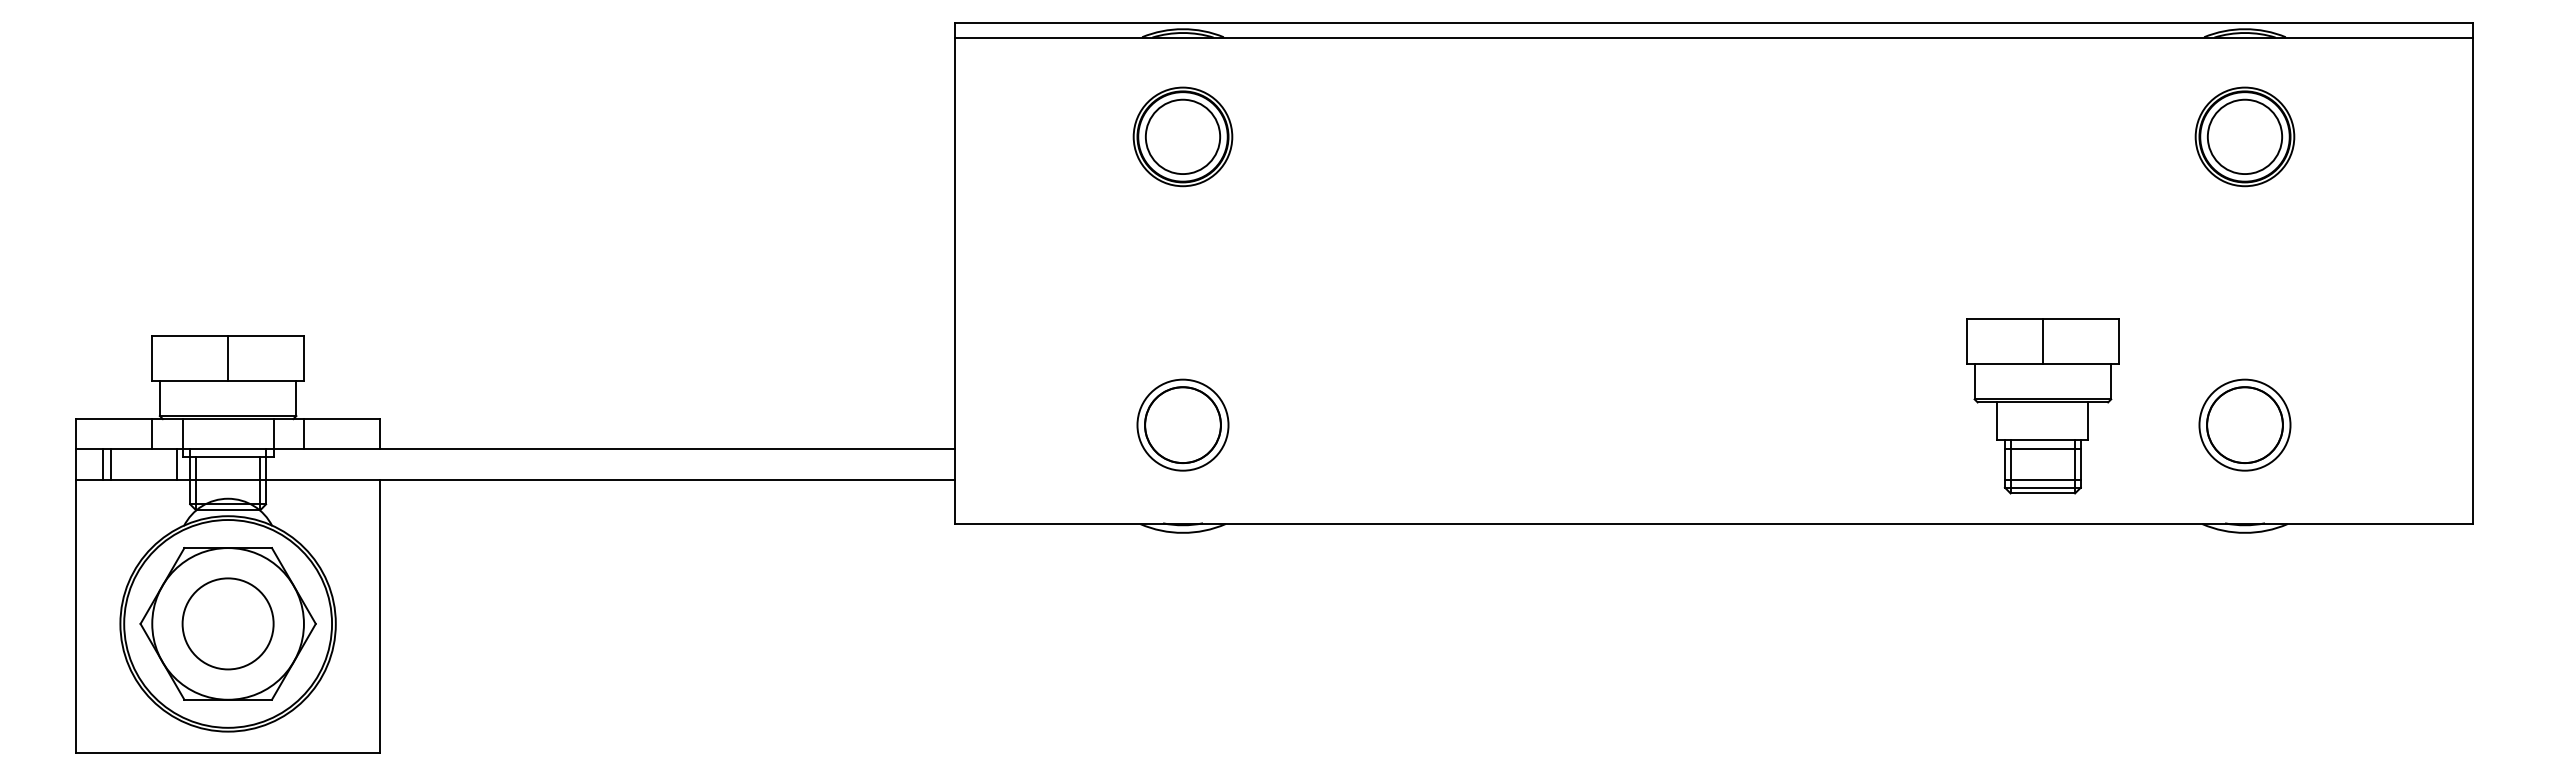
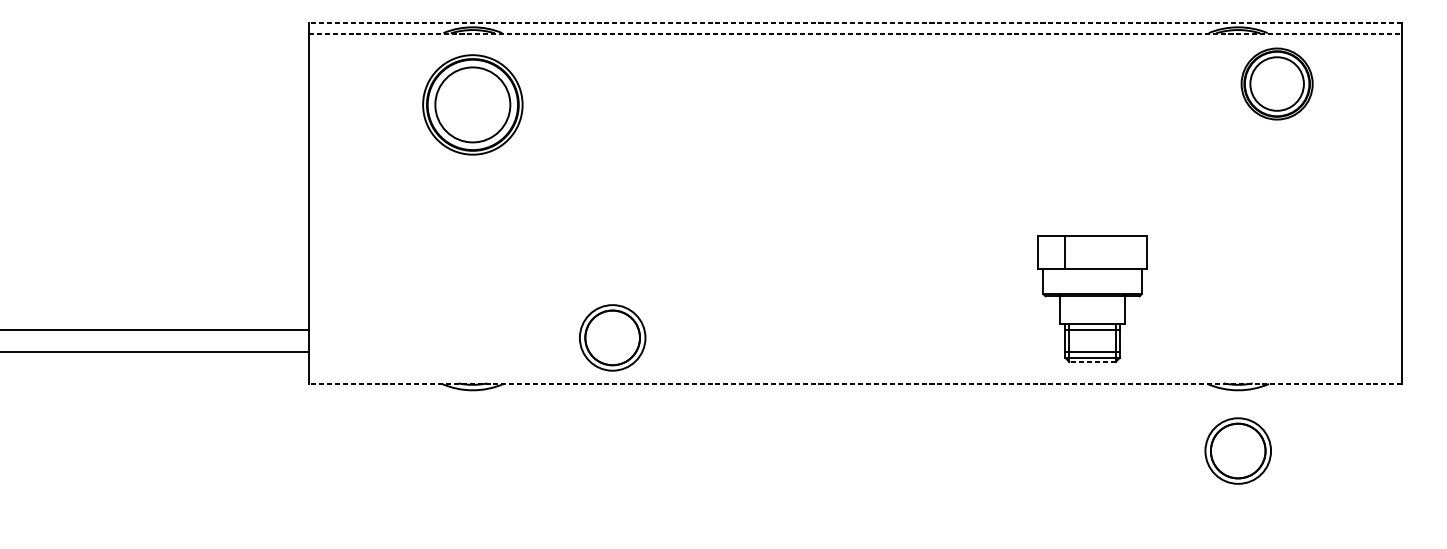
line: (1714, 23) -> (855, 23), solid -> dashed
line: (1714, 38) -> (855, 34), solid -> dashed
part: (1182, 136) -> (472, 104), size x1.4
part: (2244, 136) -> (1276, 83), moved
line: (2042, 341) -> (1064, 252), moved
part: (1182, 424) -> (612, 337), moved
part: (2244, 424) -> (1237, 450), moved
line: (2042, 493) -> (1092, 361), solid -> dashed
line: (1714, 523) -> (855, 383), solid -> dashed

